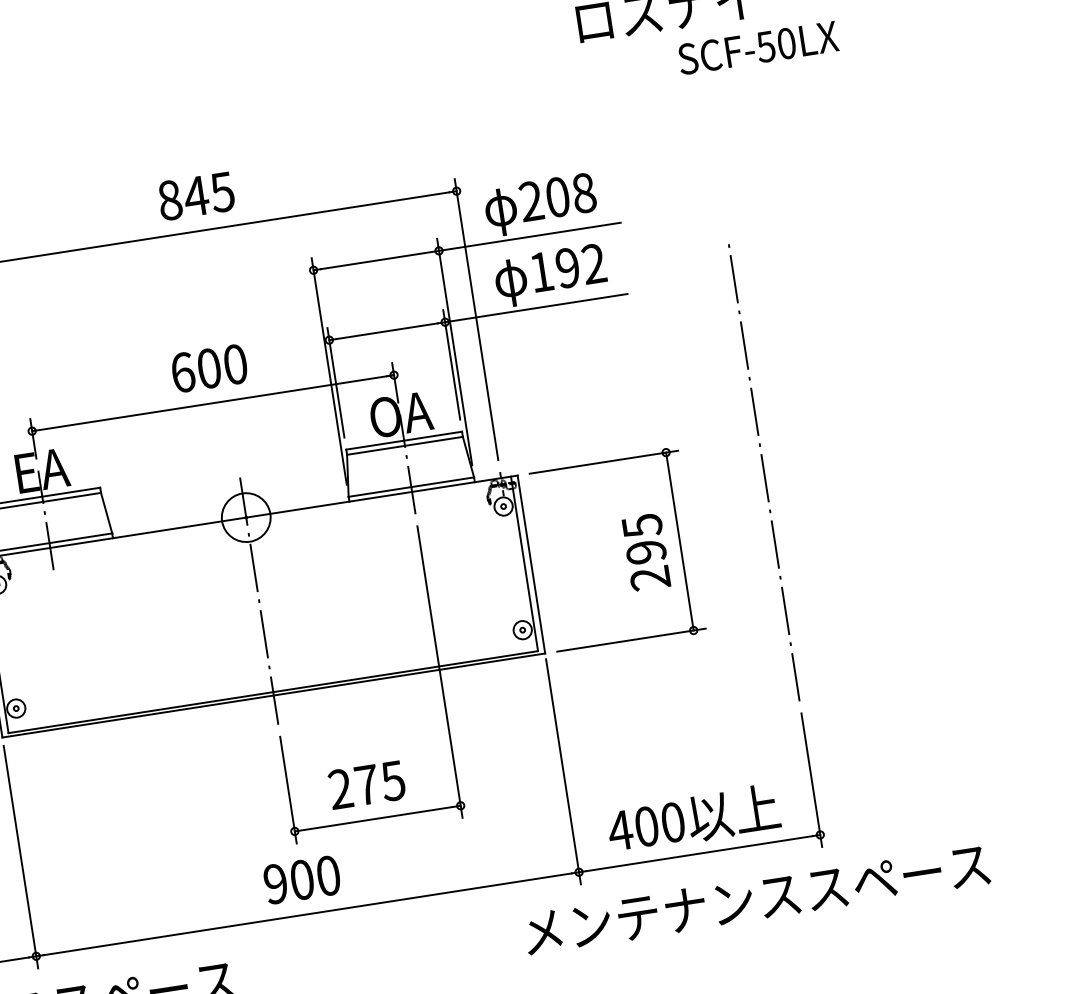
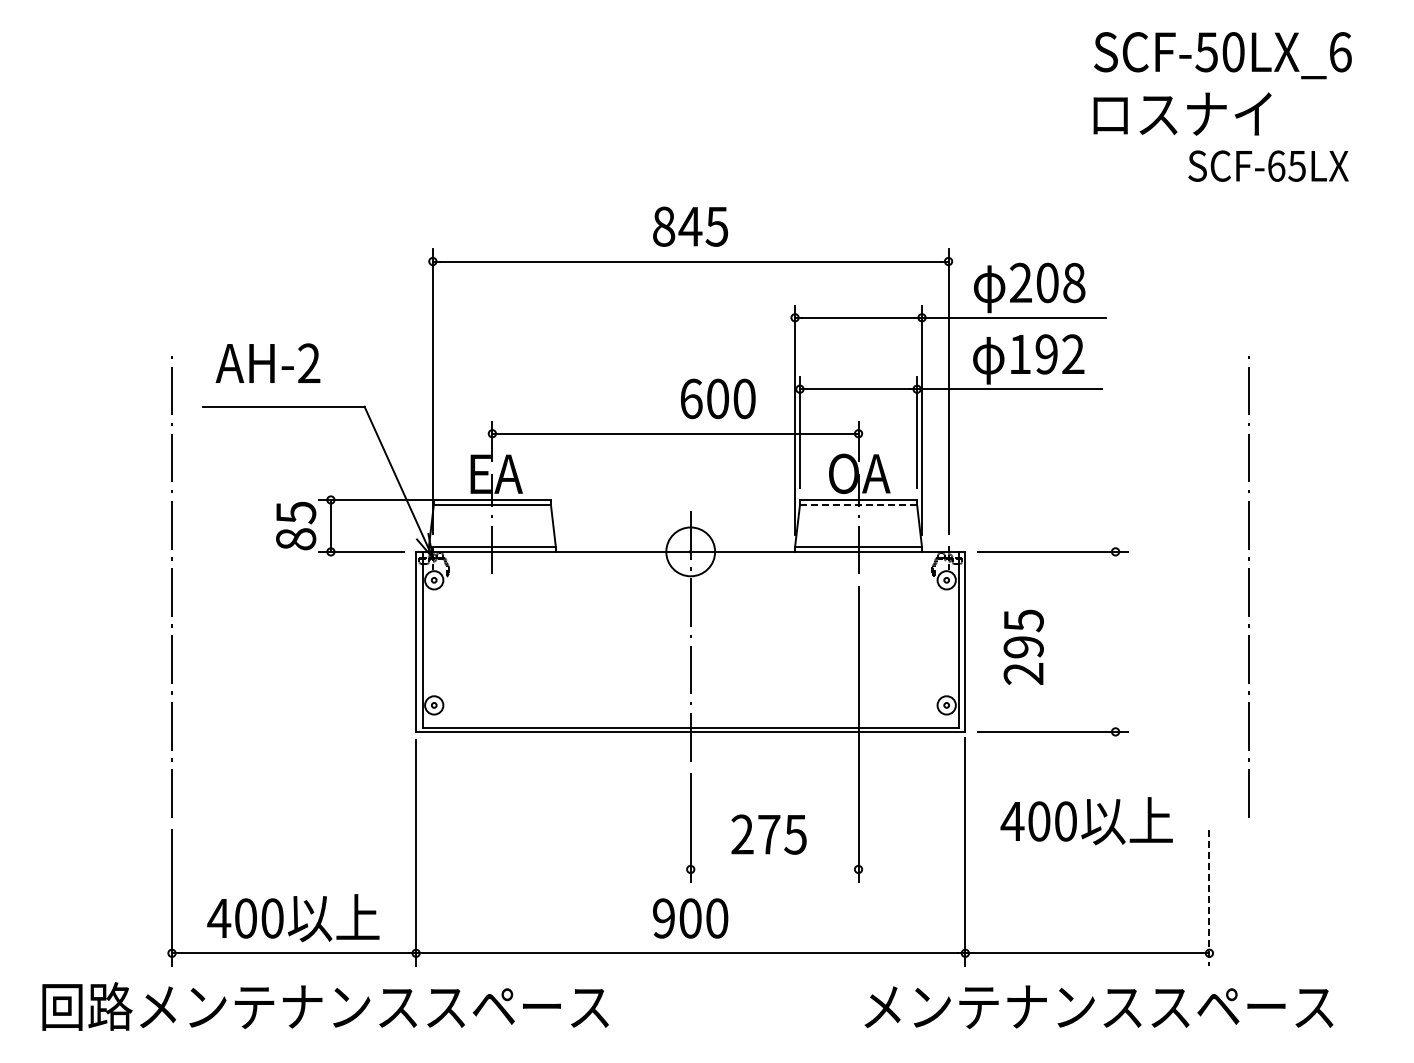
text: (775, 44) -> (1286, 165), SCF-50LX -> SCF-65LX
text: (209, 368) -> (718, 398), moved
line: (404, 446) -> (858, 505), solid -> dashed
line: (763, 472) -> (1248, 586), moved
line: (679, 541) -> (1115, 641), removed
text: (645, 551) -> (1023, 646), moved
line: (811, 779) -> (1209, 897), solid -> dashed
line: (377, 818) -> (774, 869), removed
text: (693, 819) -> (1086, 821), moved
text: (756, 898) -> (1098, 1006), moved

